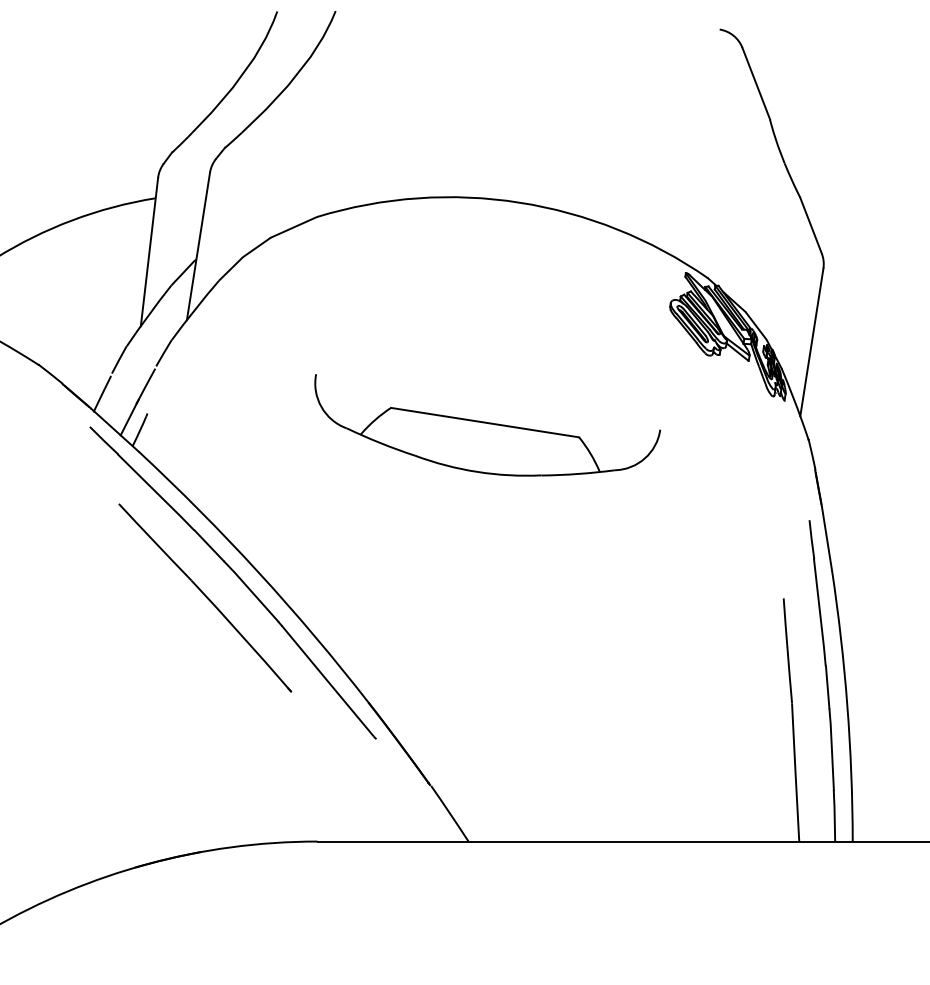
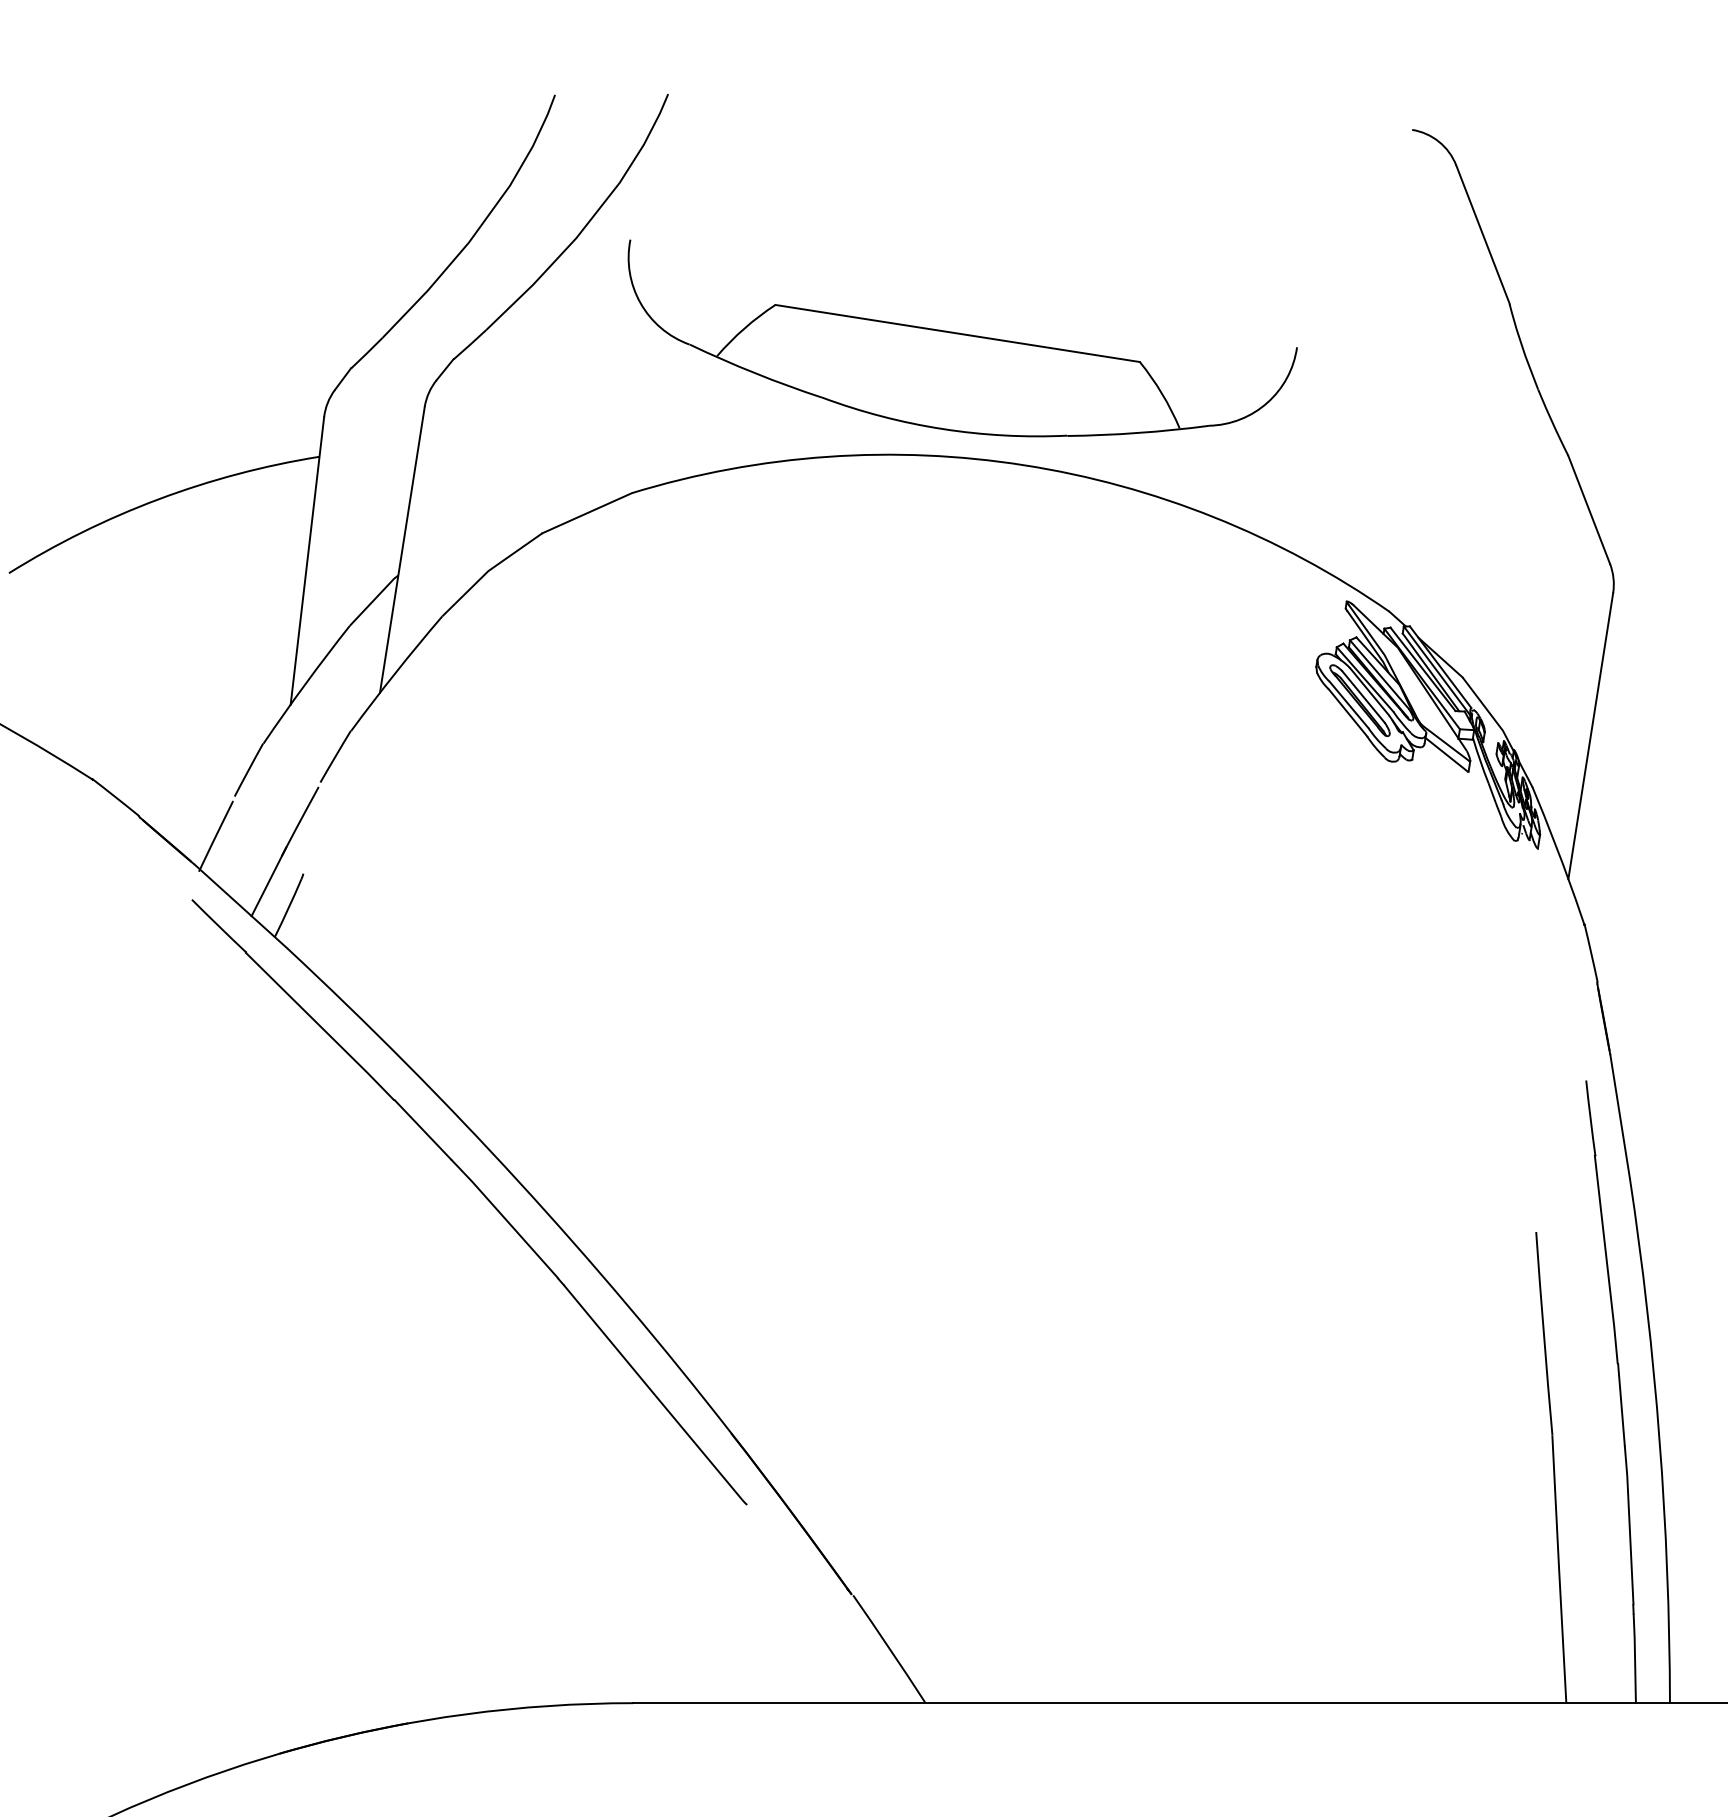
part: (487, 425) -> (962, 339), moved
part: (205, 597) -> (415, 1230), removed

